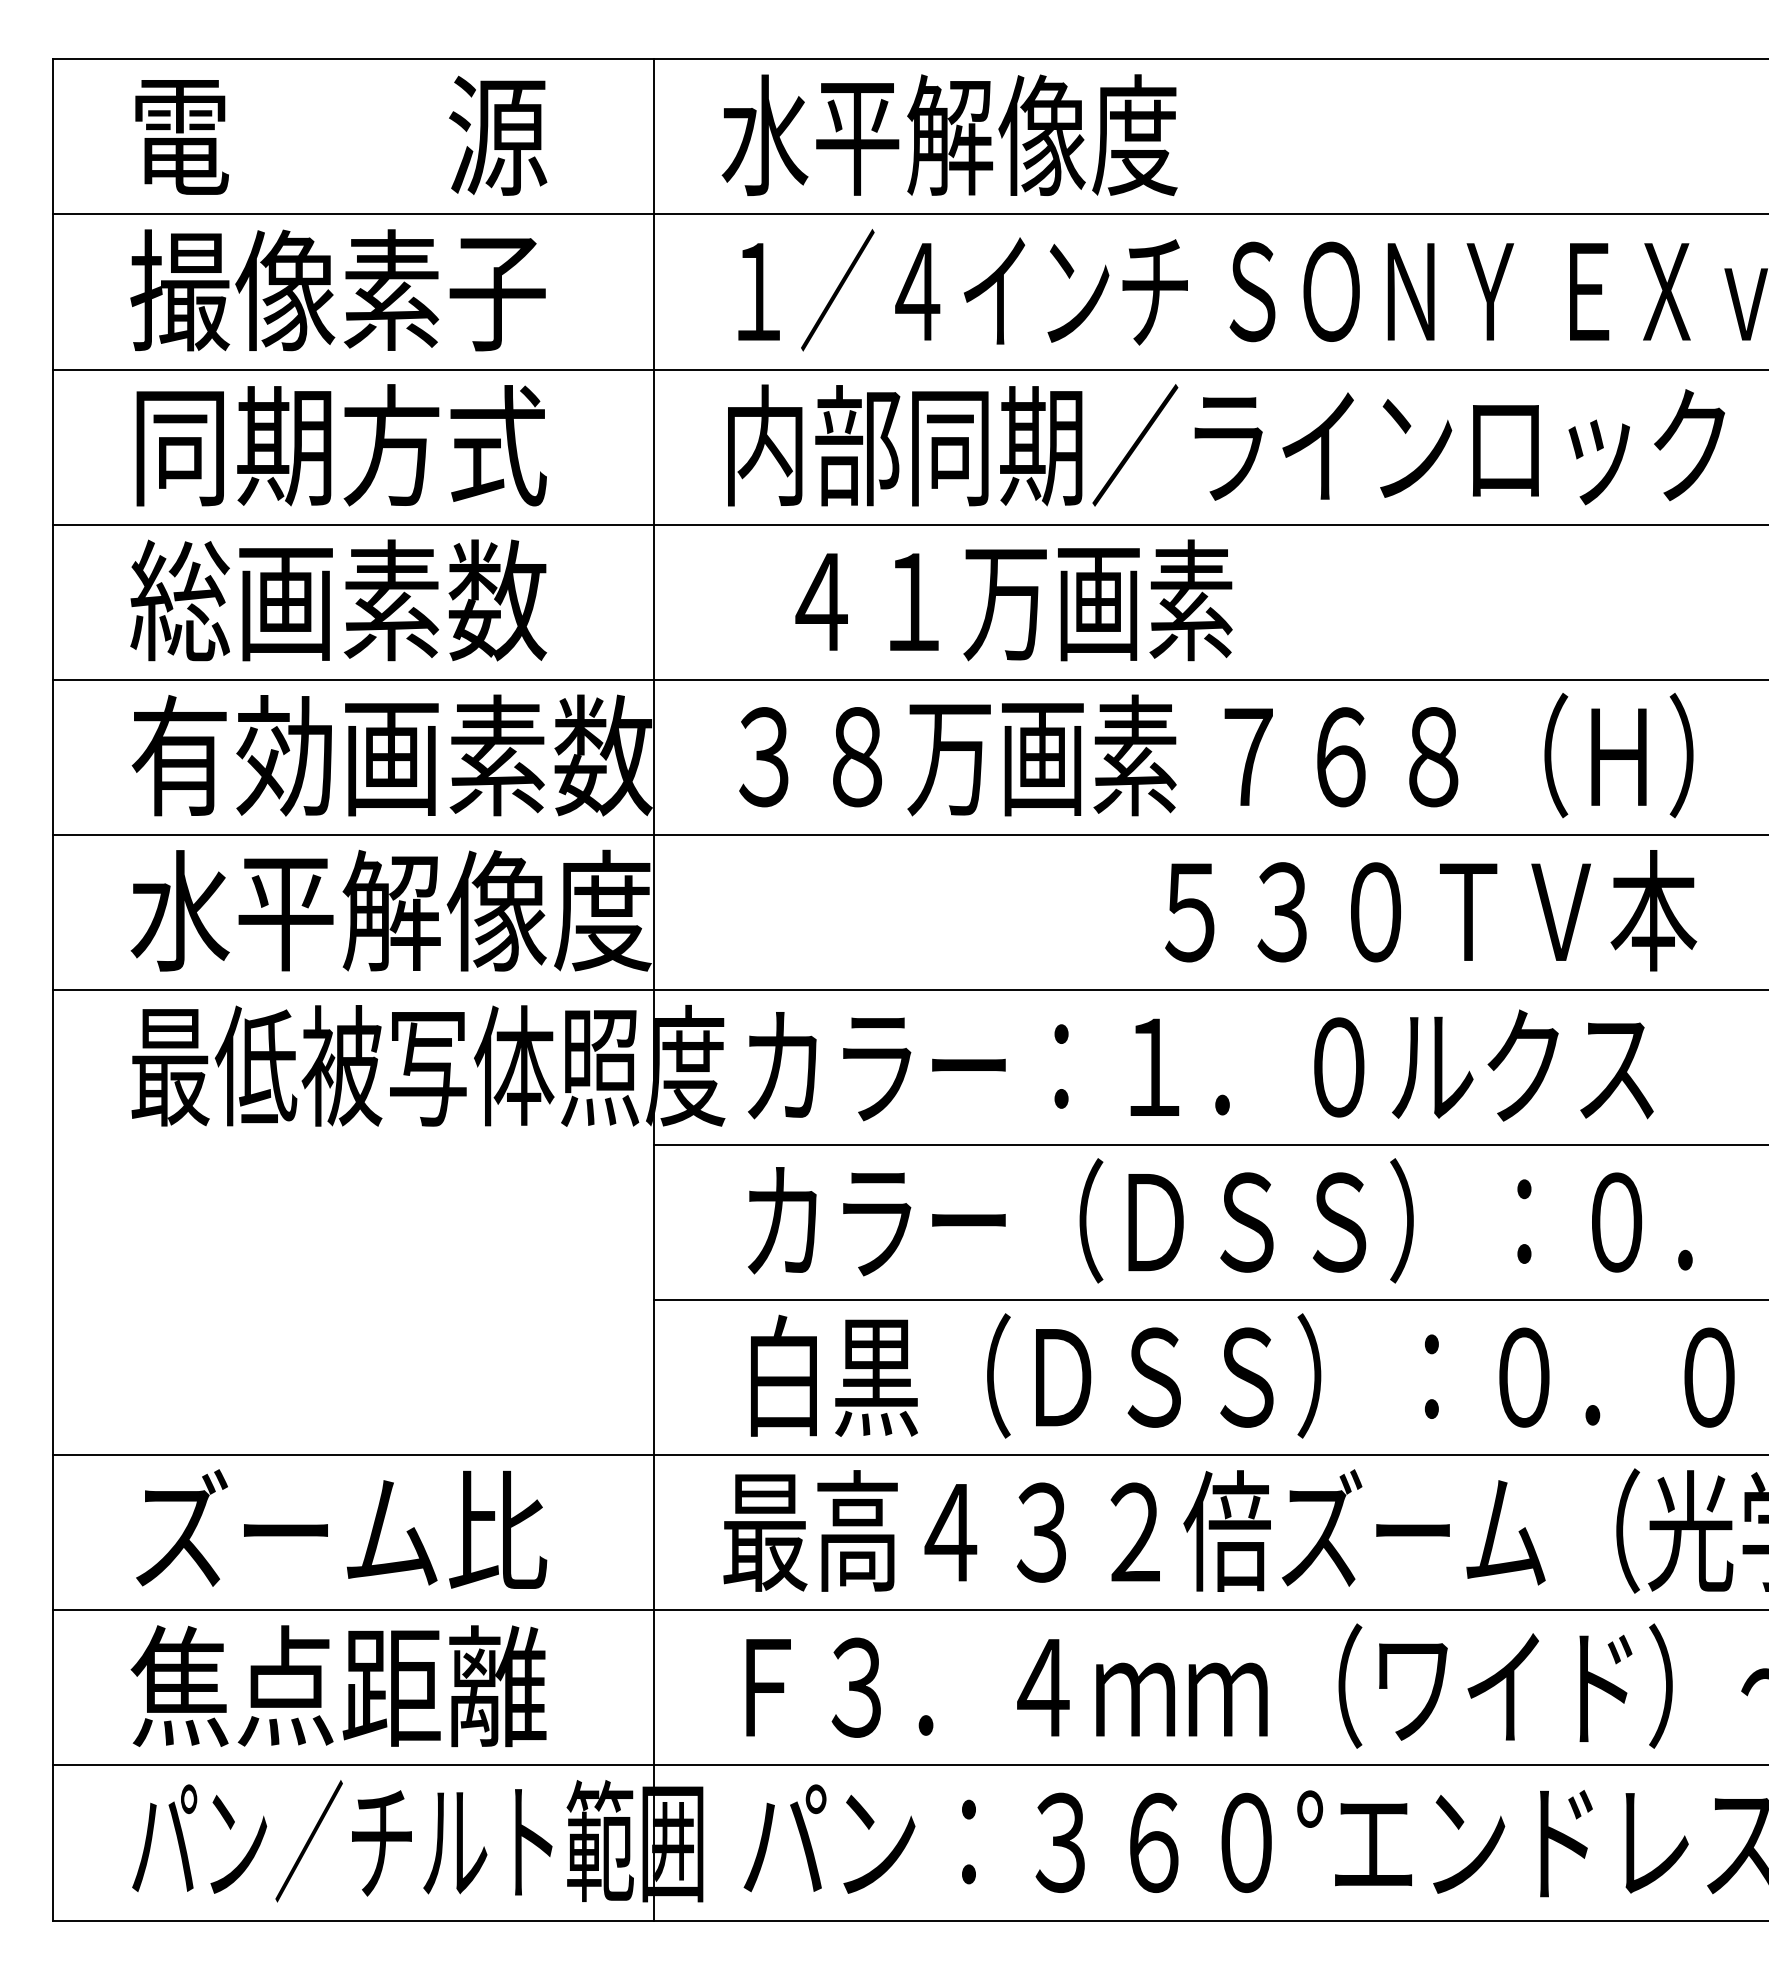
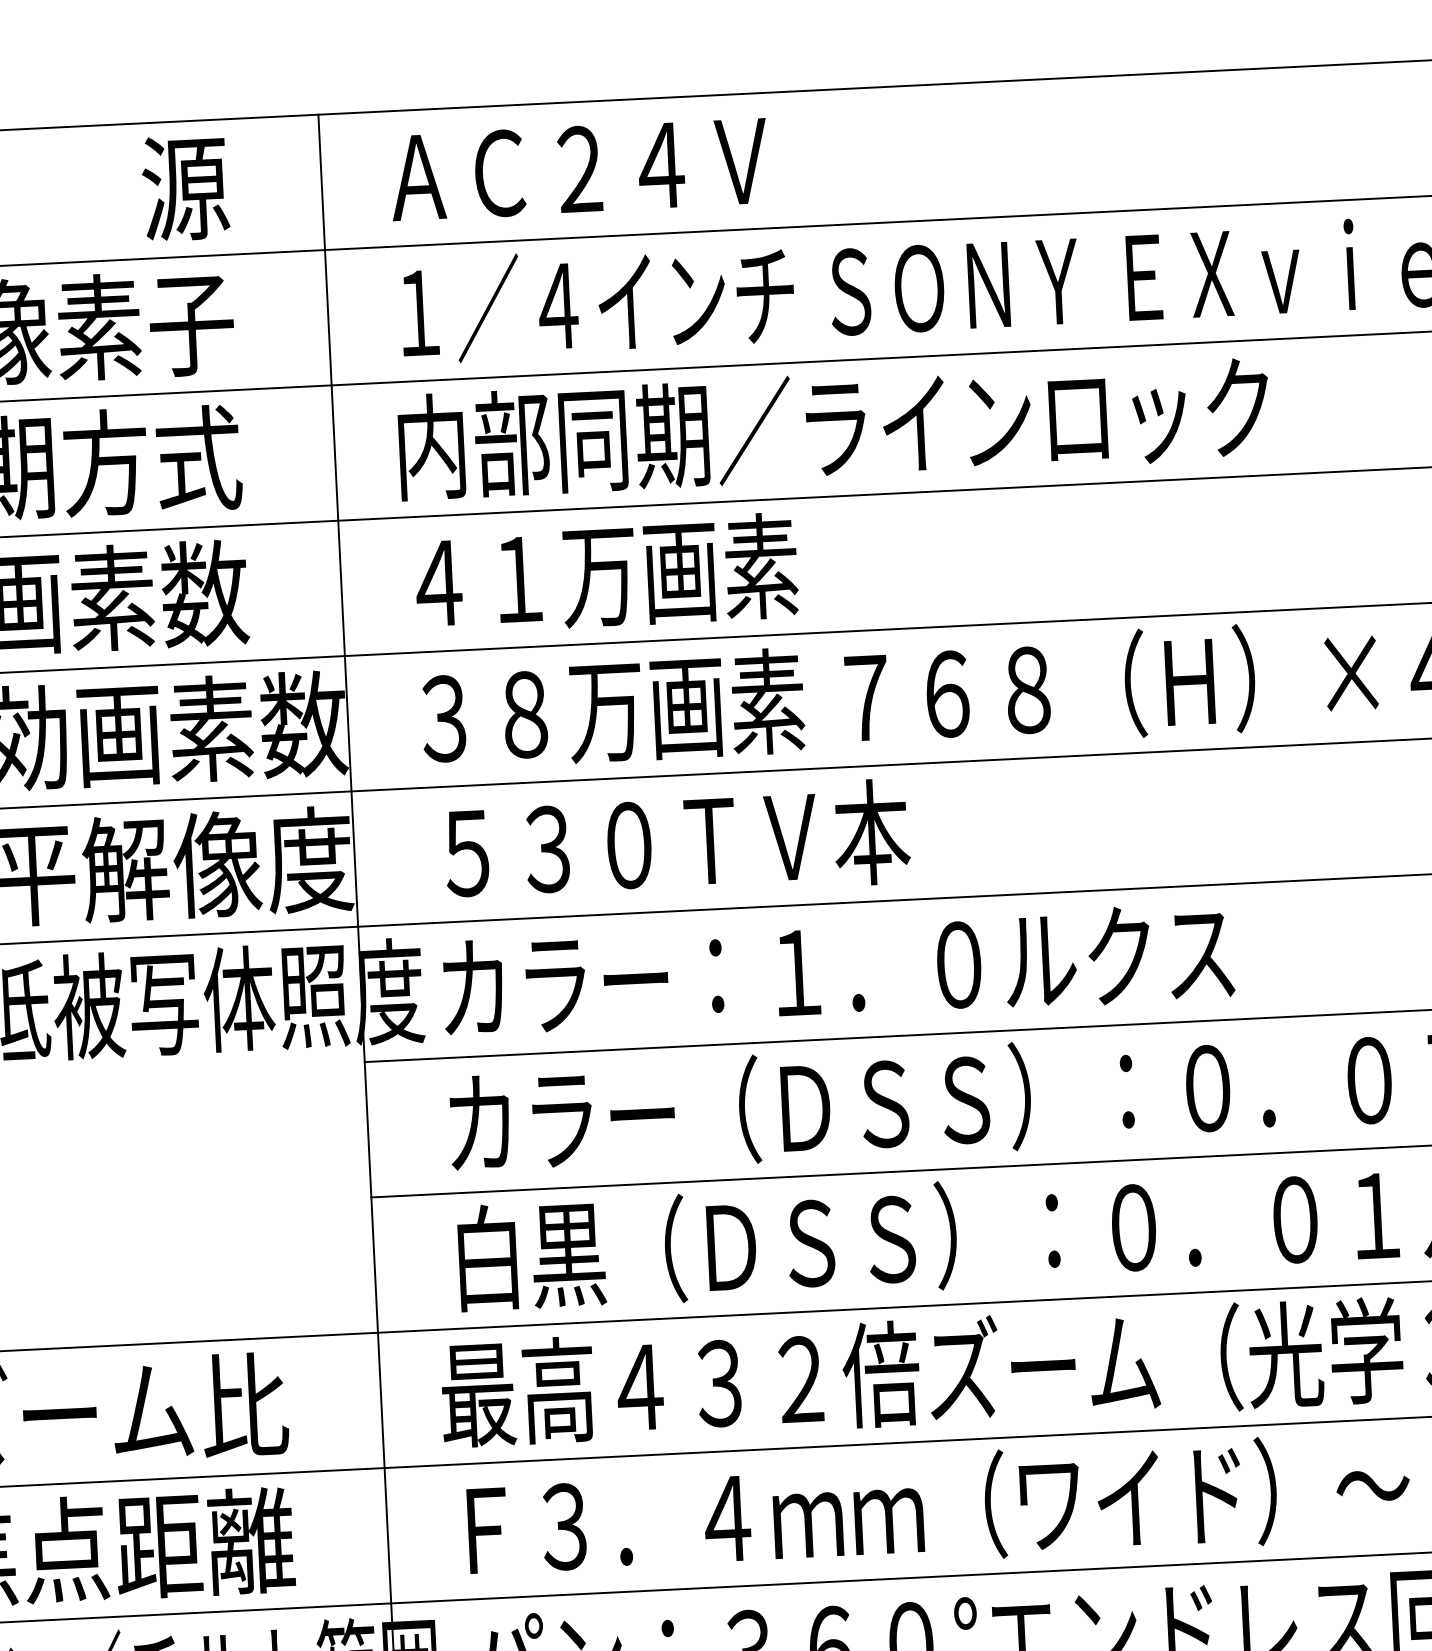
text: (949, 135) -> (579, 168), 水平解像度 -> ＡＣ２４Ｖ
text: (1013, 600) -> (606, 573), moved
text: (1431, 910) -> (677, 841), moved

